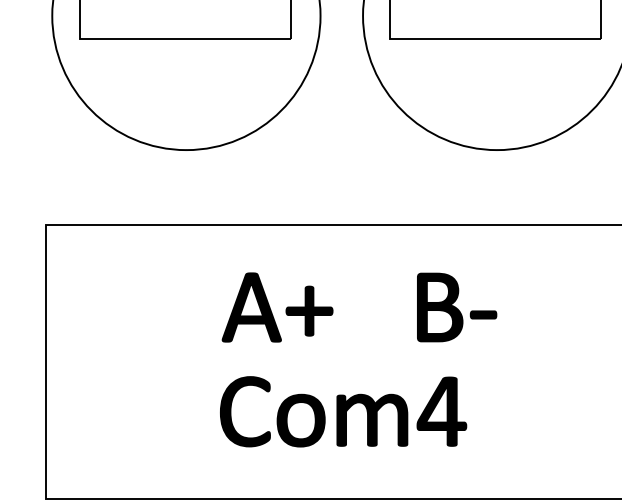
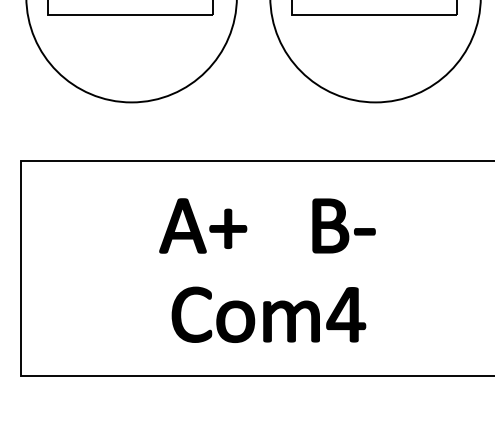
part: (342, 411) -> (268, 314), moved

